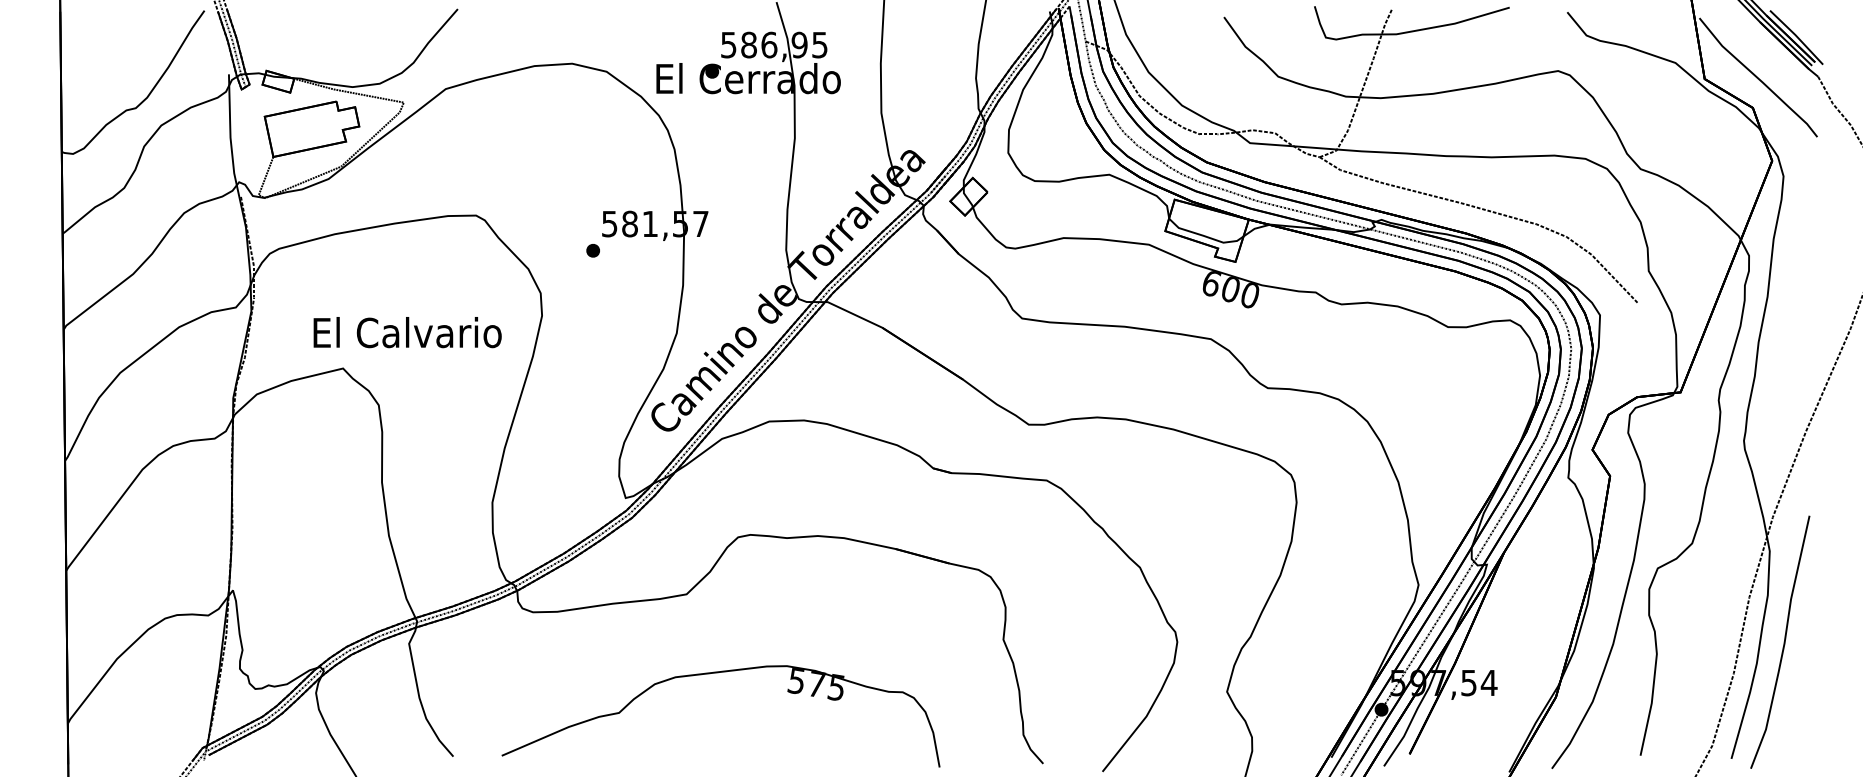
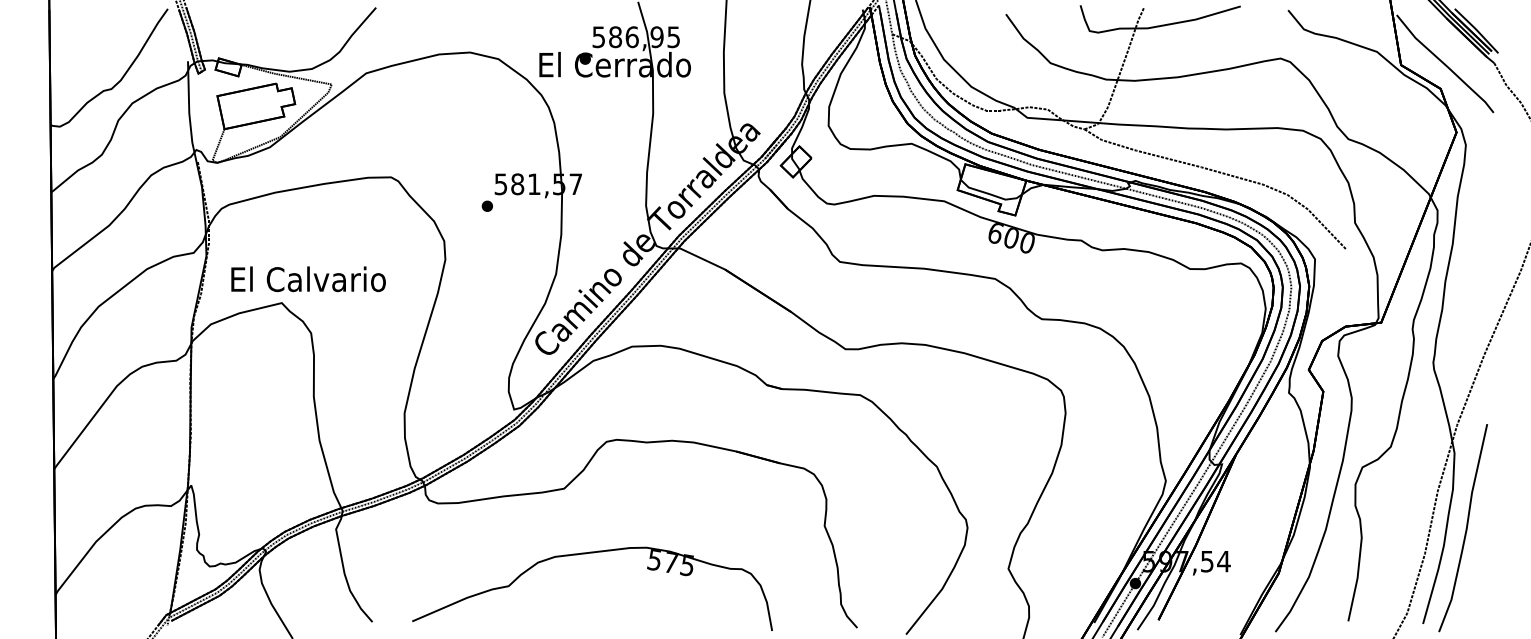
text: (407, 332) -> (308, 279), moved

